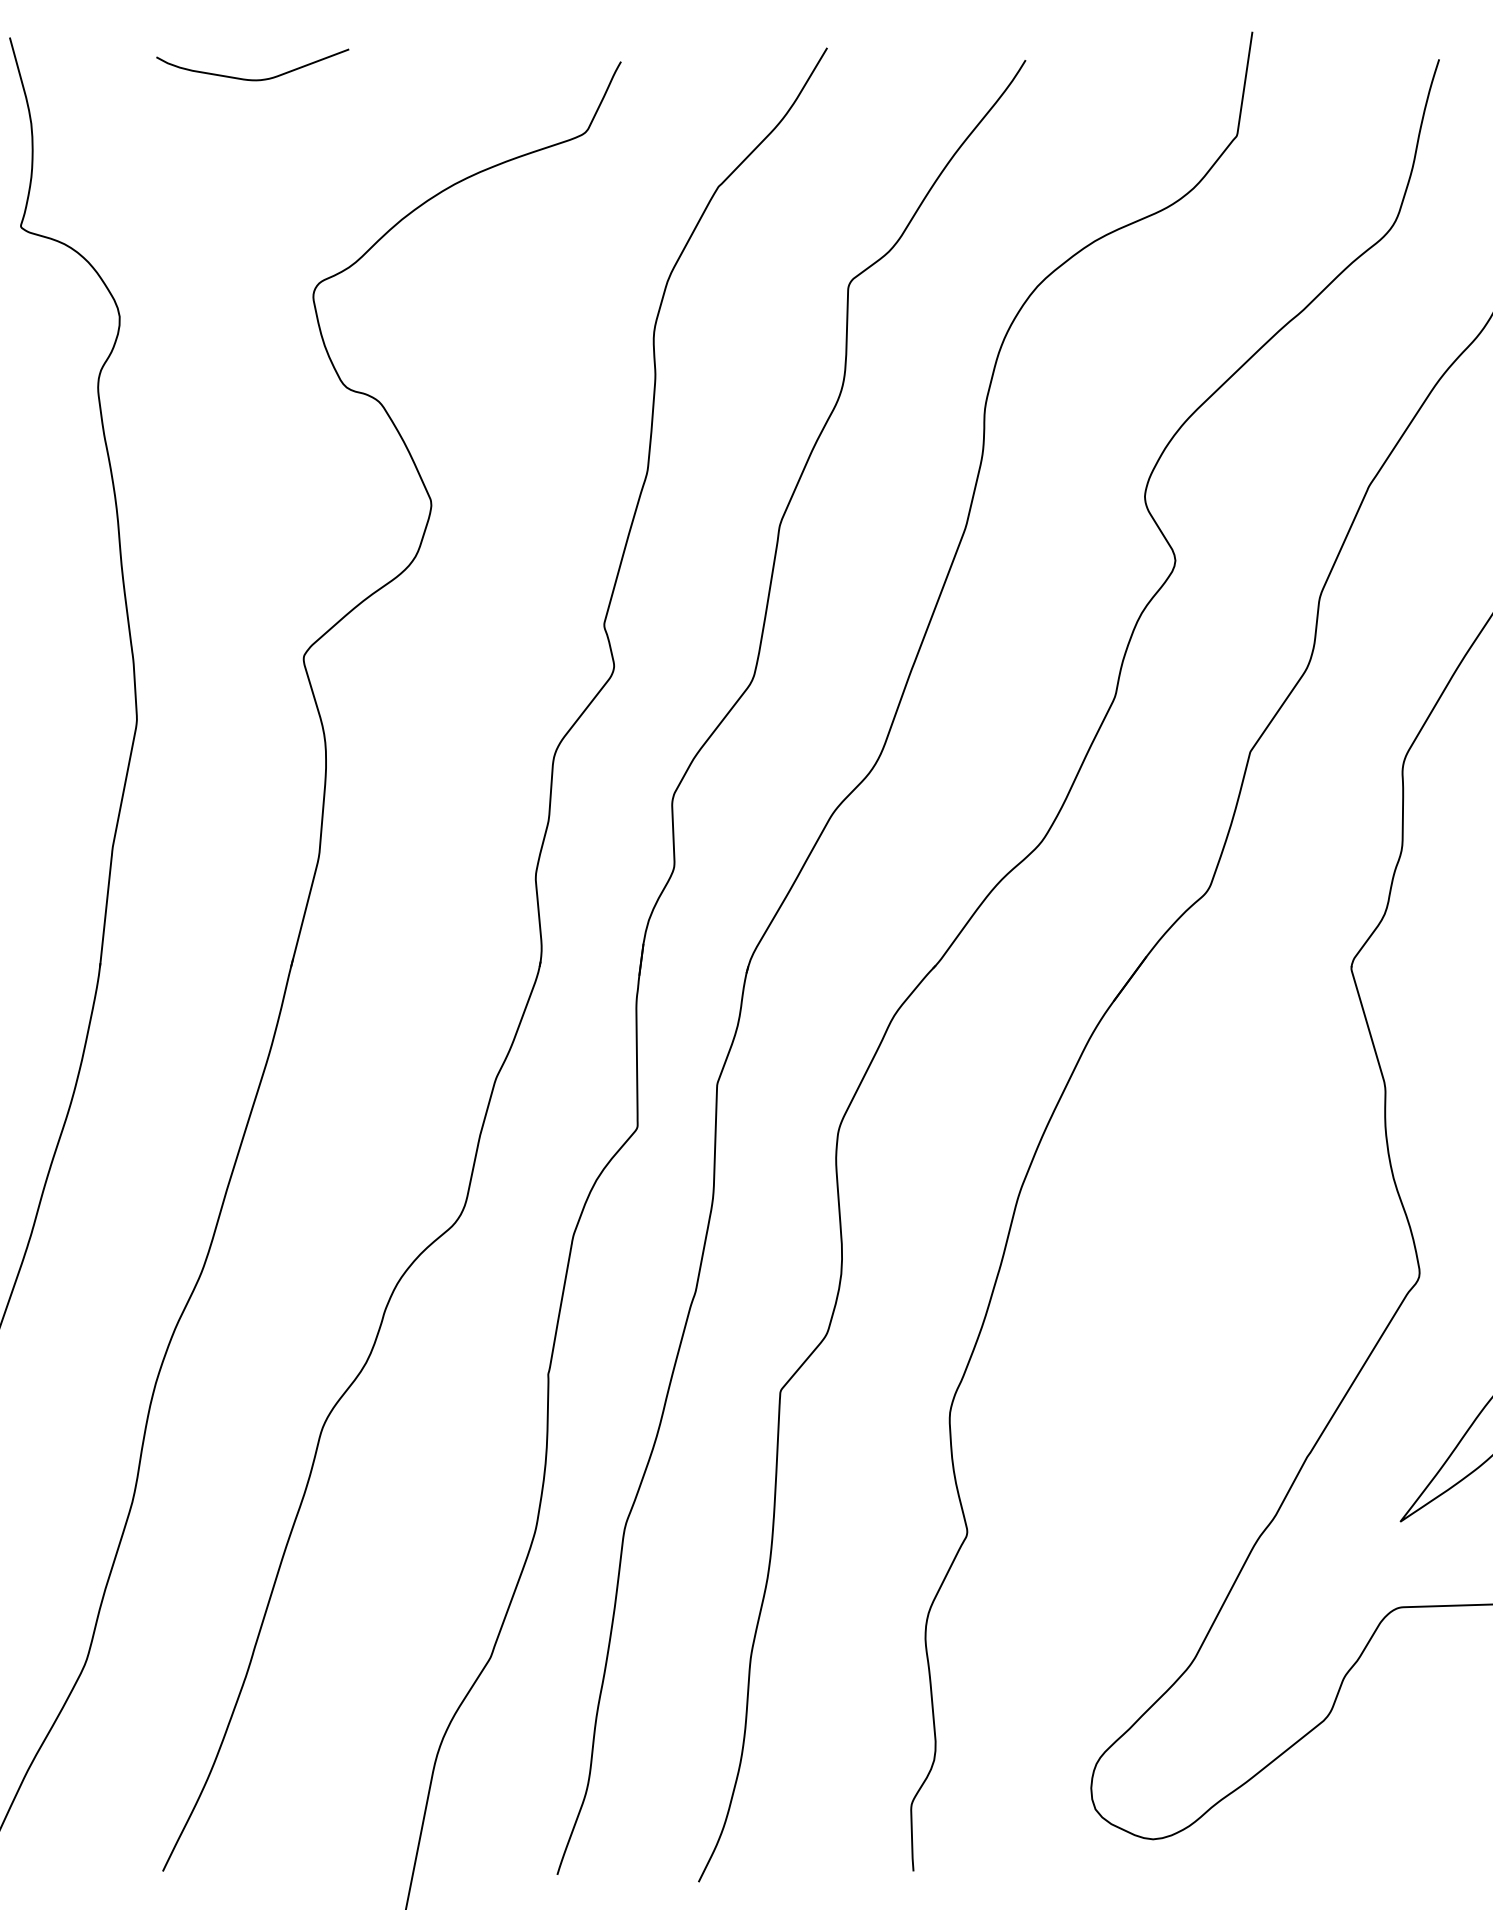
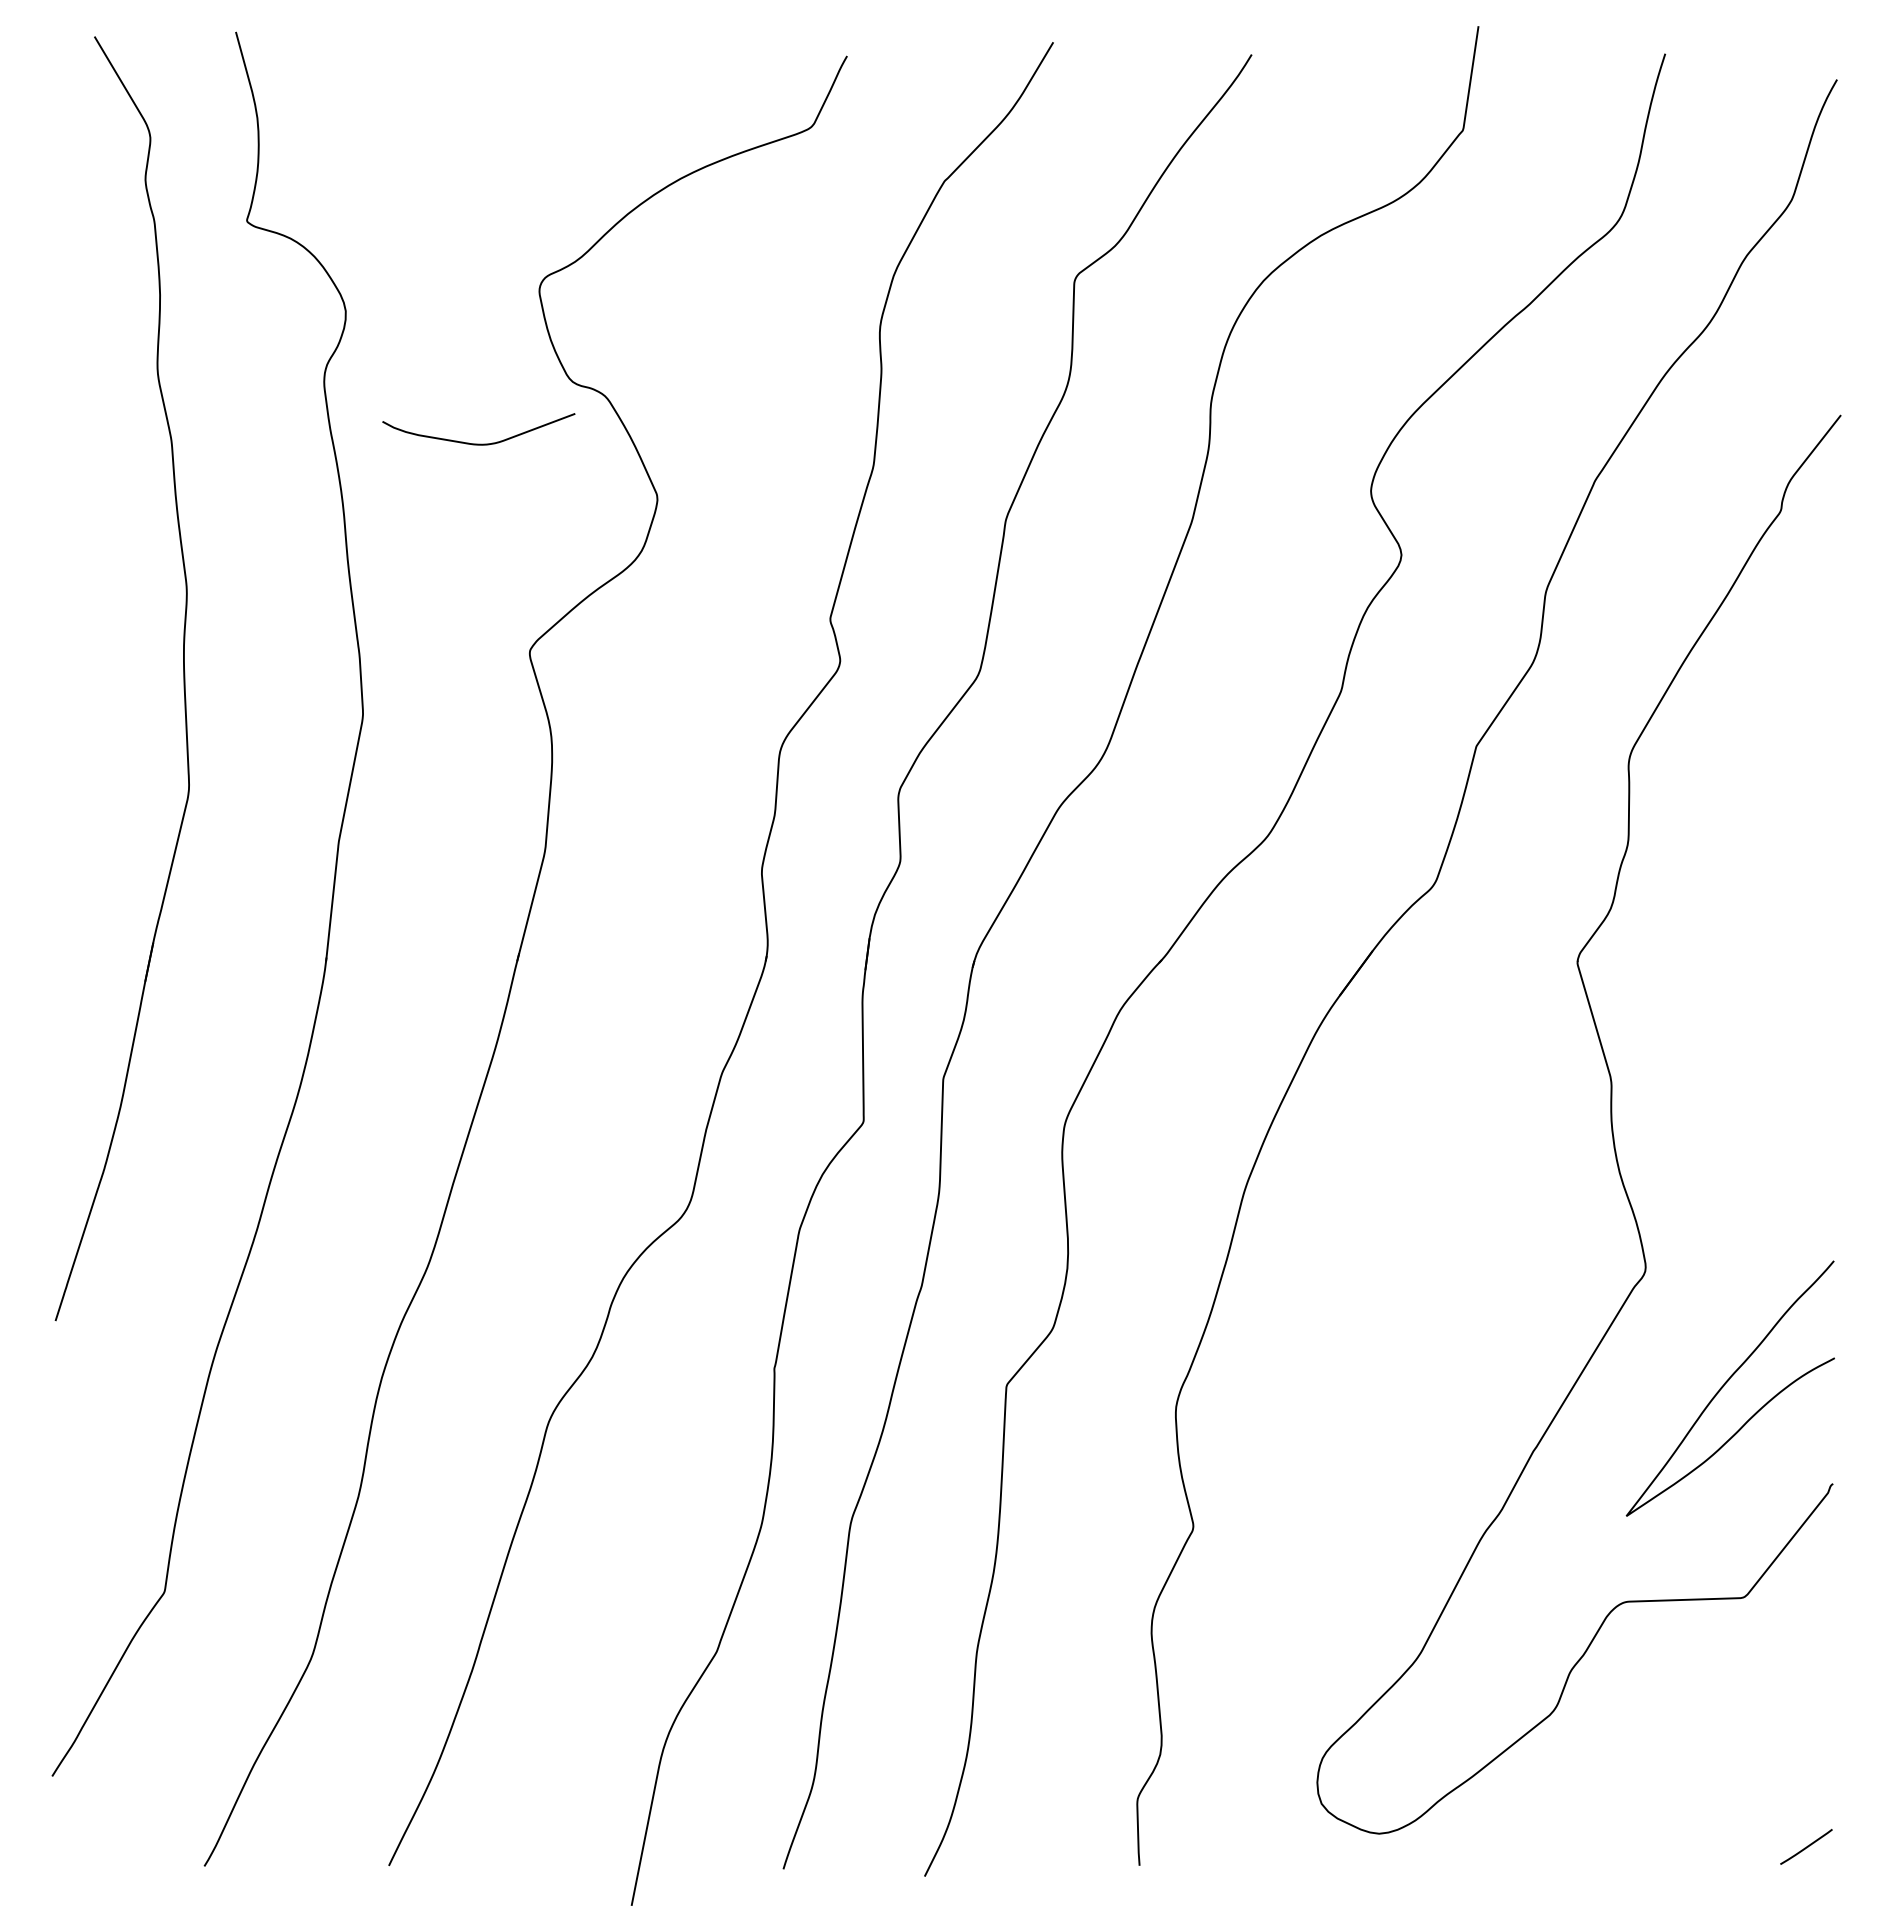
curve: (252, 79) -> (478, 443), moved

